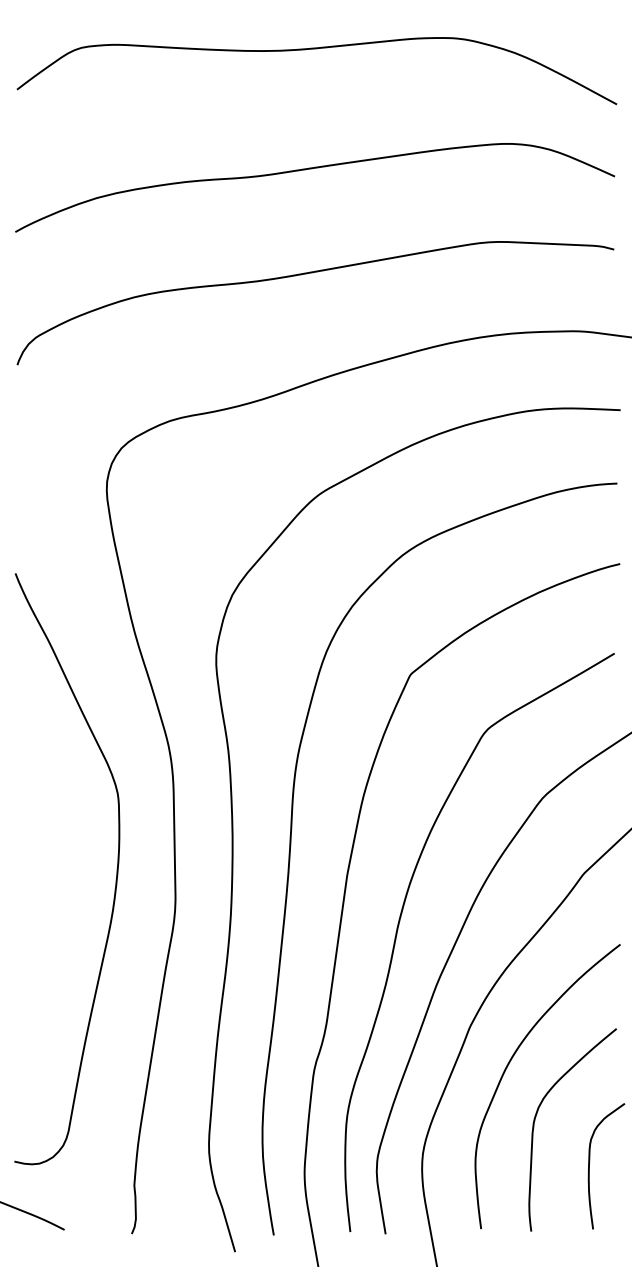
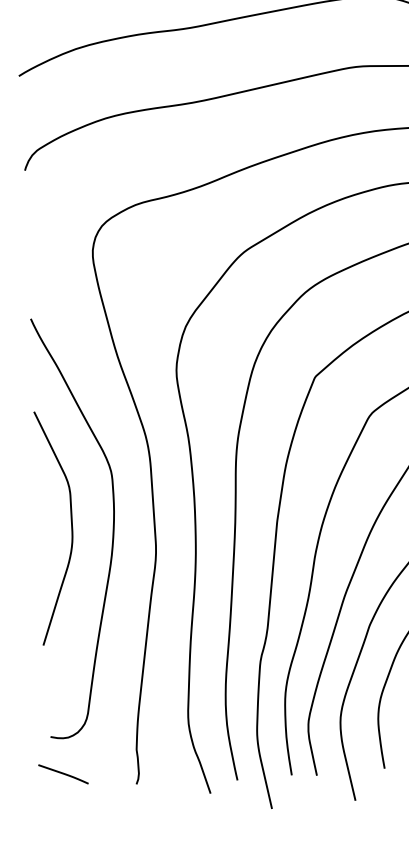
curve: (58, 867) -> (71, 526), added

